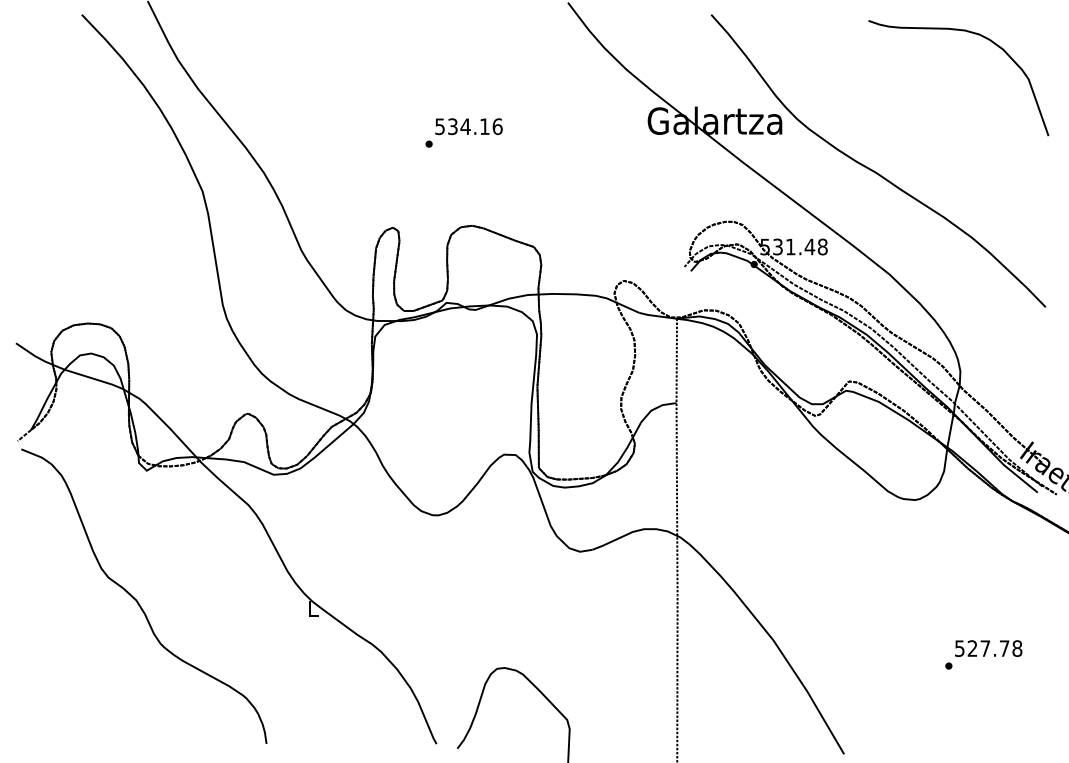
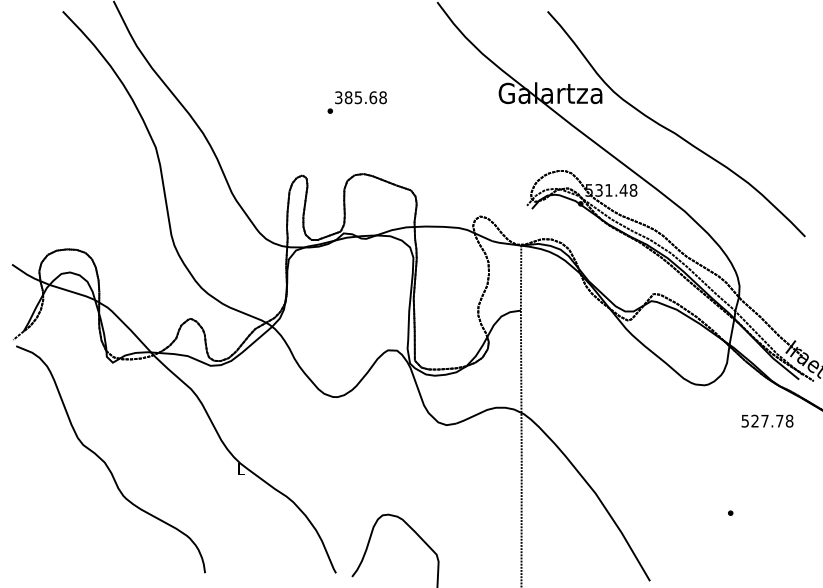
curve: (974, 34) -> (750, 26), removed
text: (468, 126) -> (360, 97), 534.16 -> 385.68
text: (988, 648) -> (767, 421), moved

